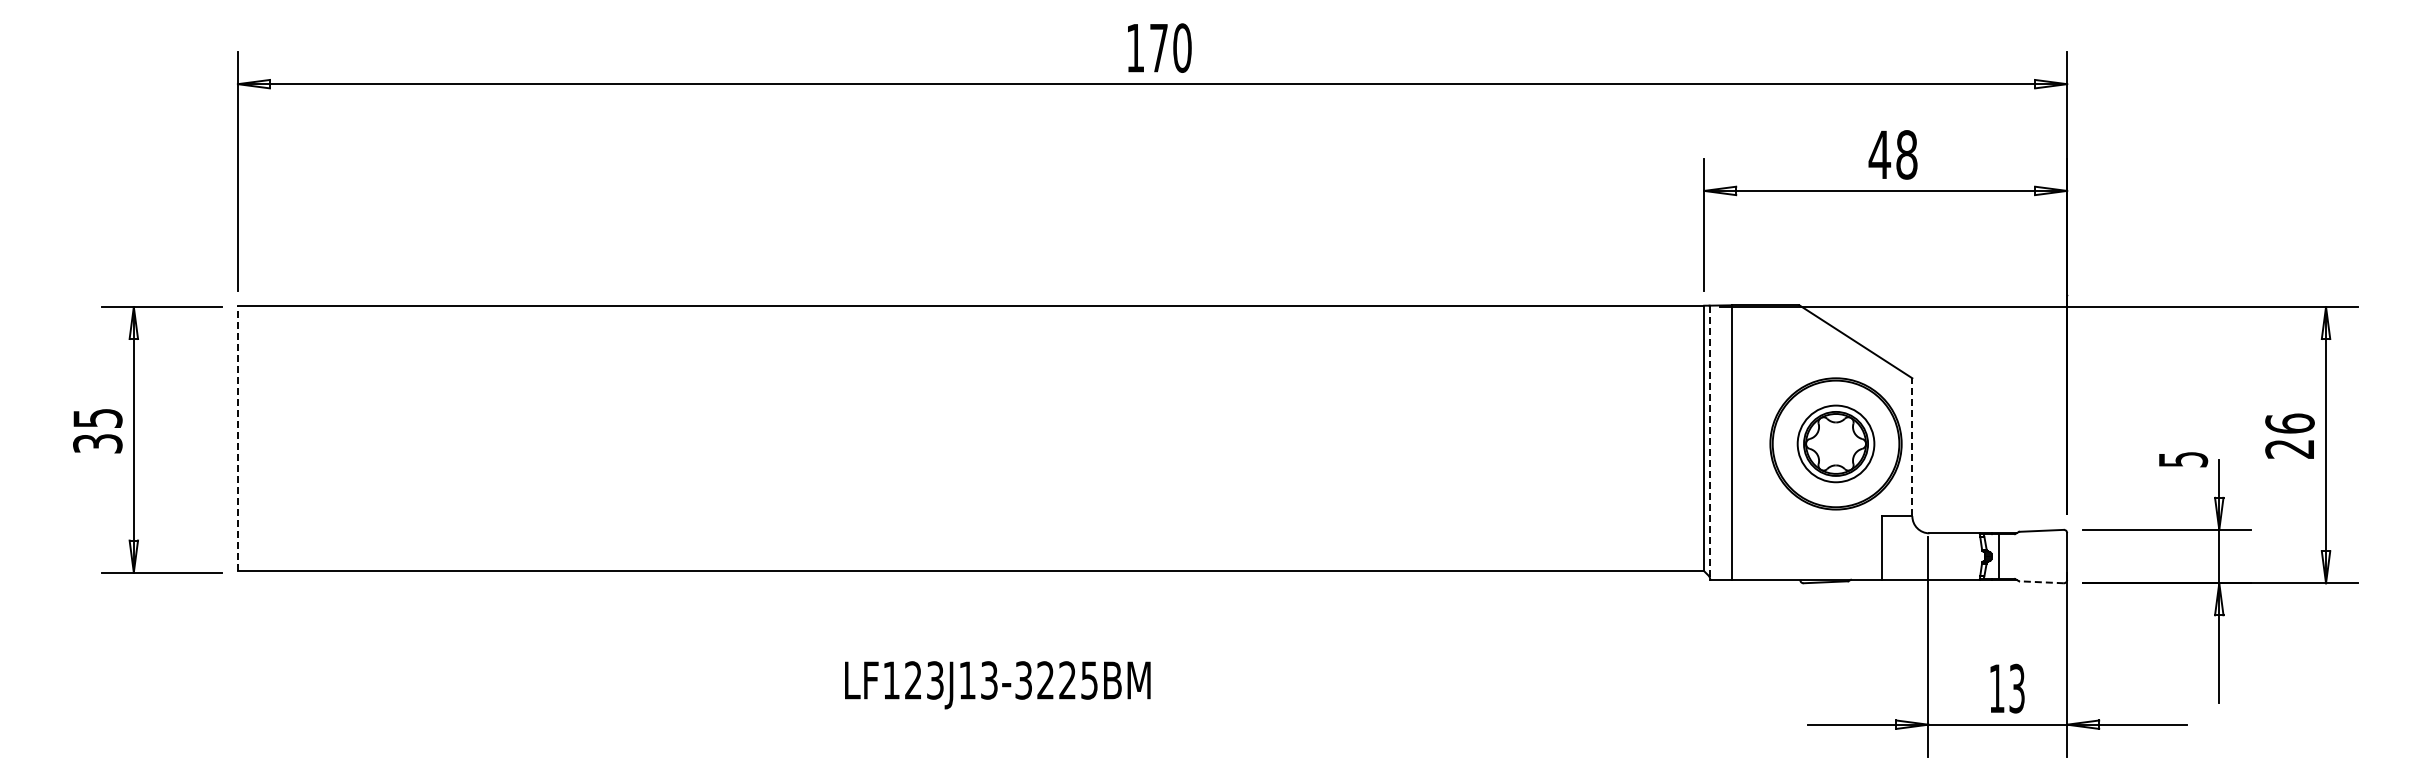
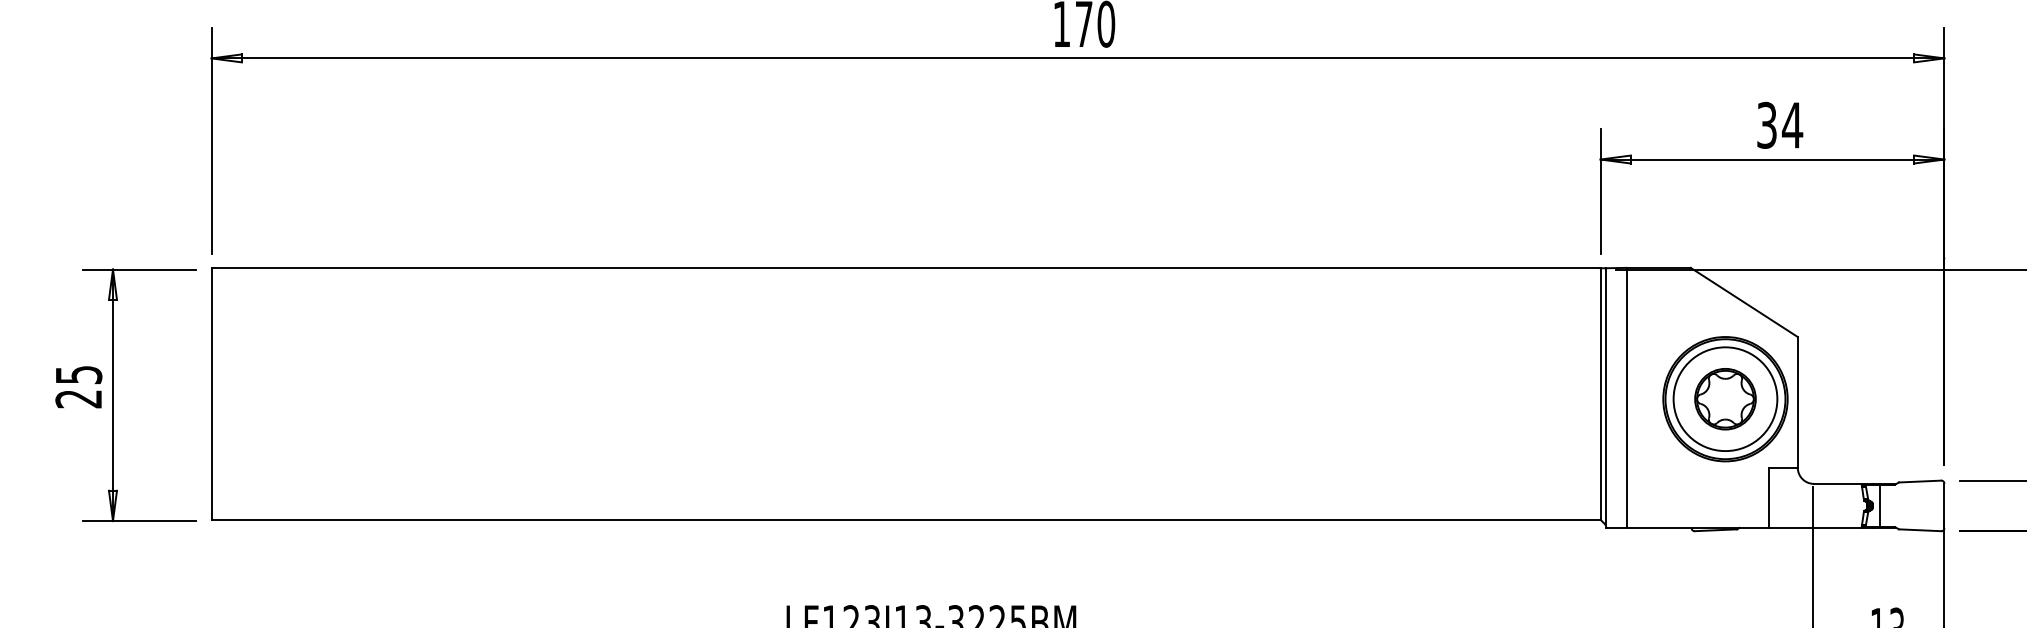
text: (1893, 154) -> (1779, 125), 48 -> 34
line: (237, 438) -> (211, 394), dashed -> solid
line: (1709, 440) -> (1605, 395), dashed -> solid
text: (97, 443) -> (78, 398), 35 -> 25
circle: (1835, 443) -> (1724, 398), size x1.43
line: (1912, 447) -> (1797, 402), dashed -> solid
line: (2040, 582) -> (1919, 530), dashed -> solid

